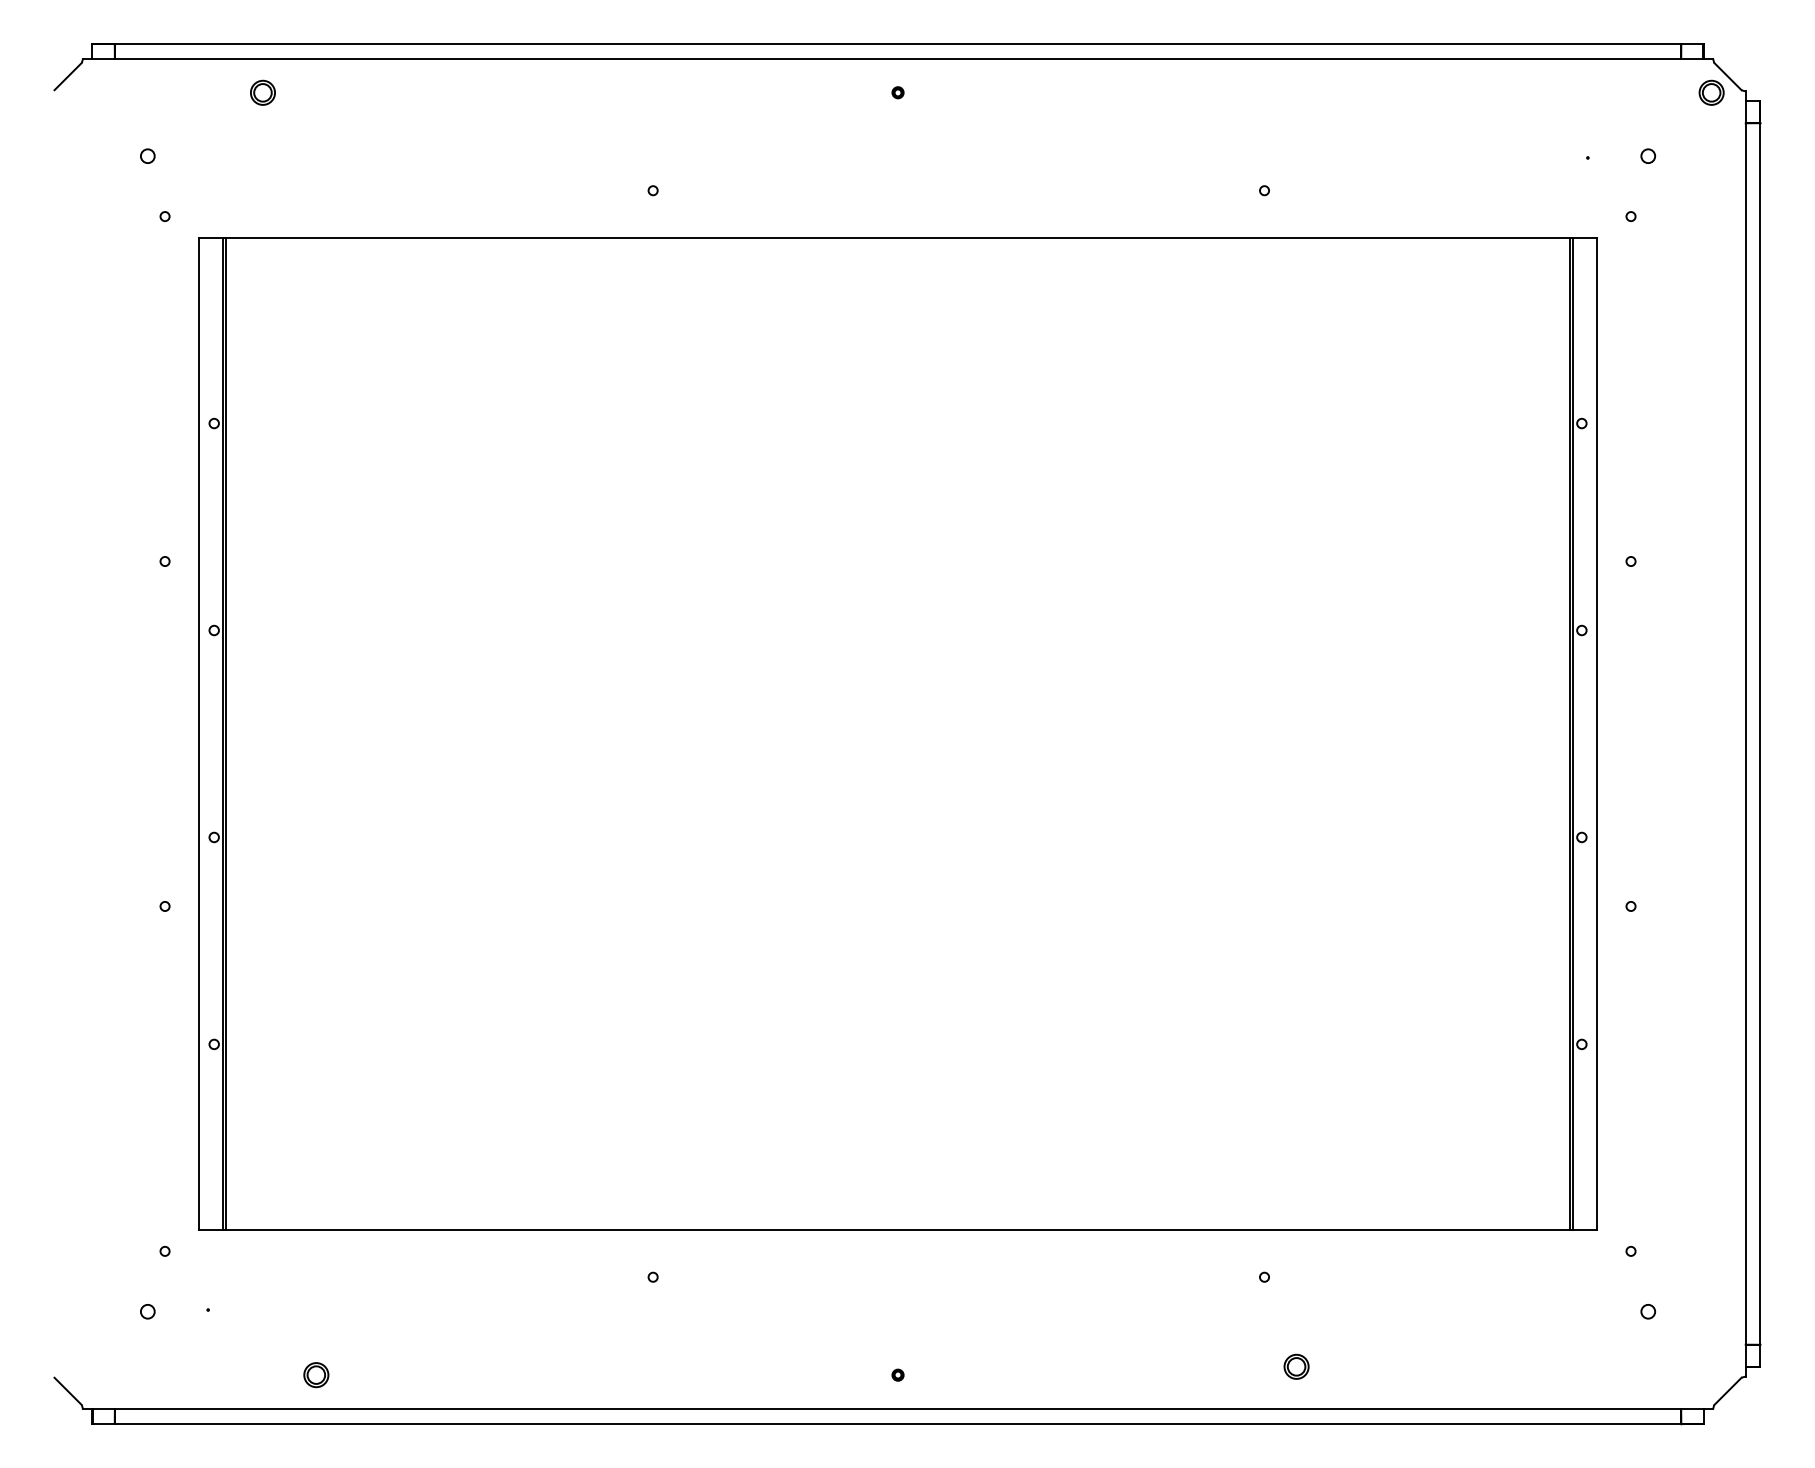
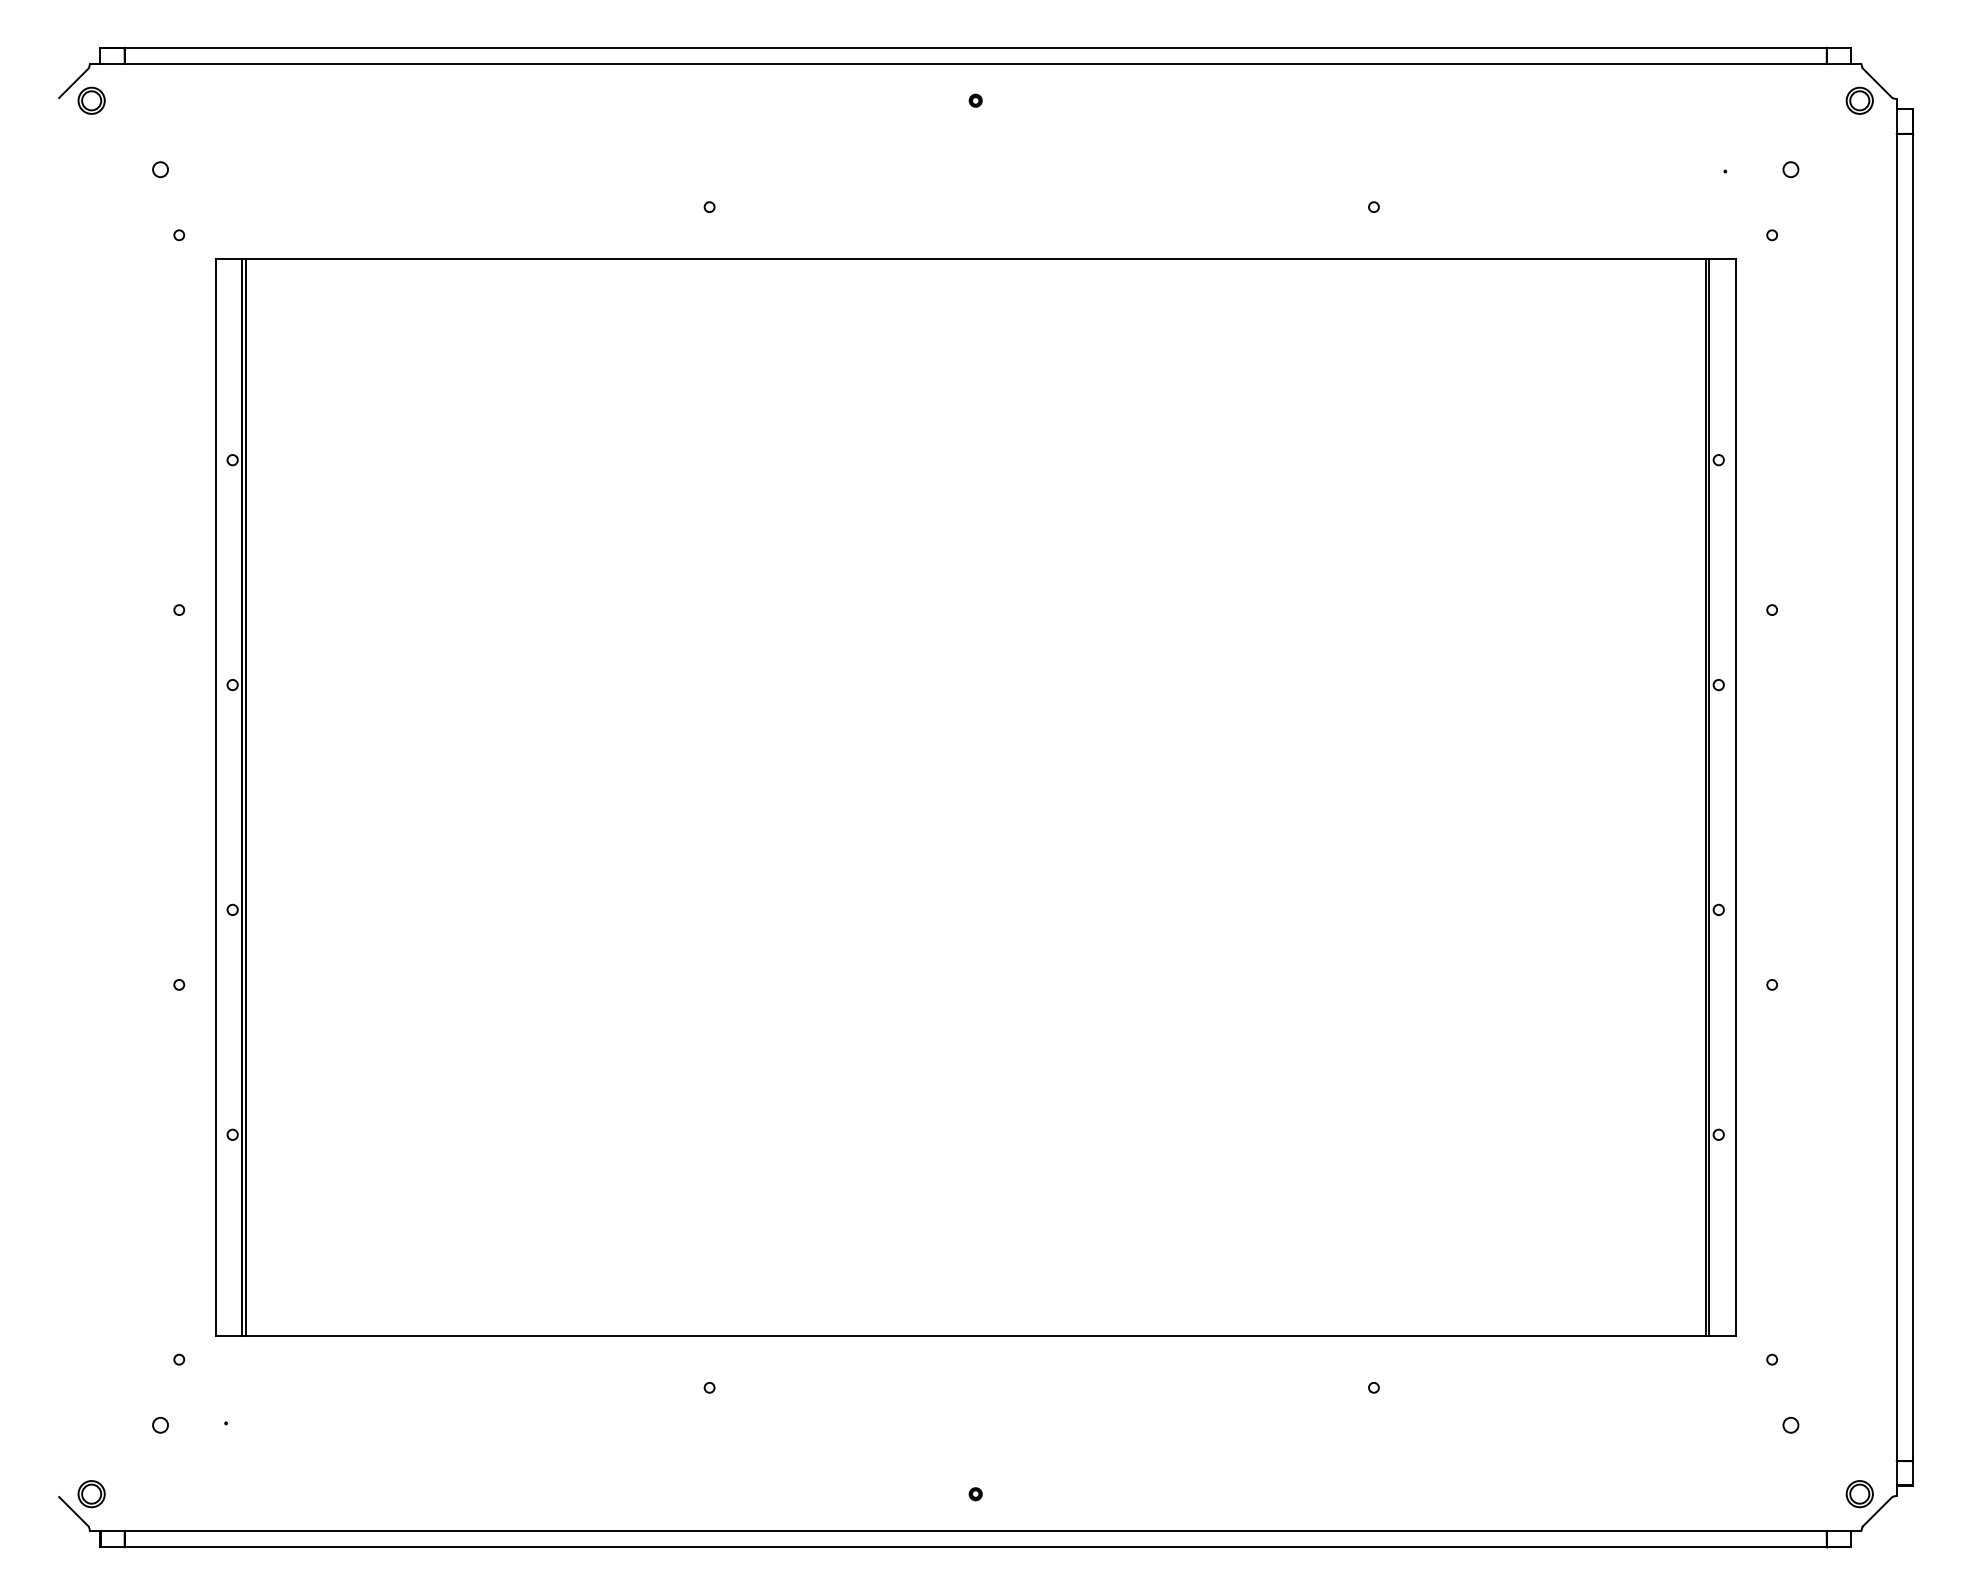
part: (262, 92) -> (91, 100), moved
part: (1296, 1367) -> (1859, 1494), moved
part: (316, 1375) -> (91, 1494), moved

